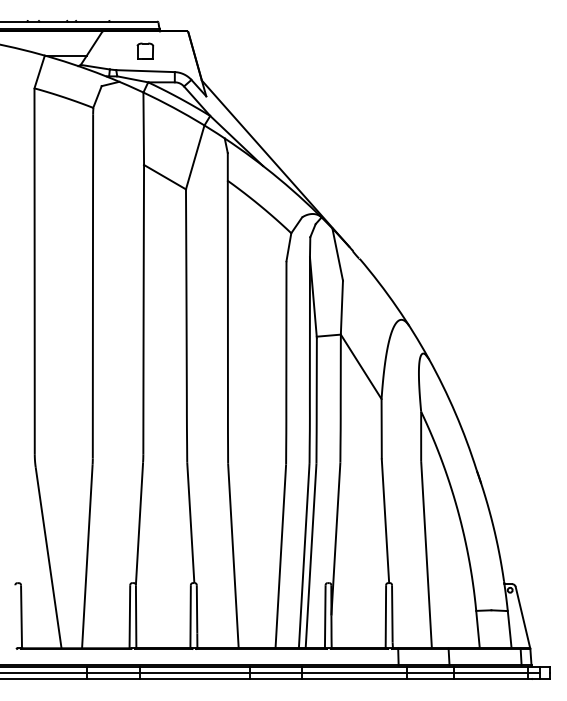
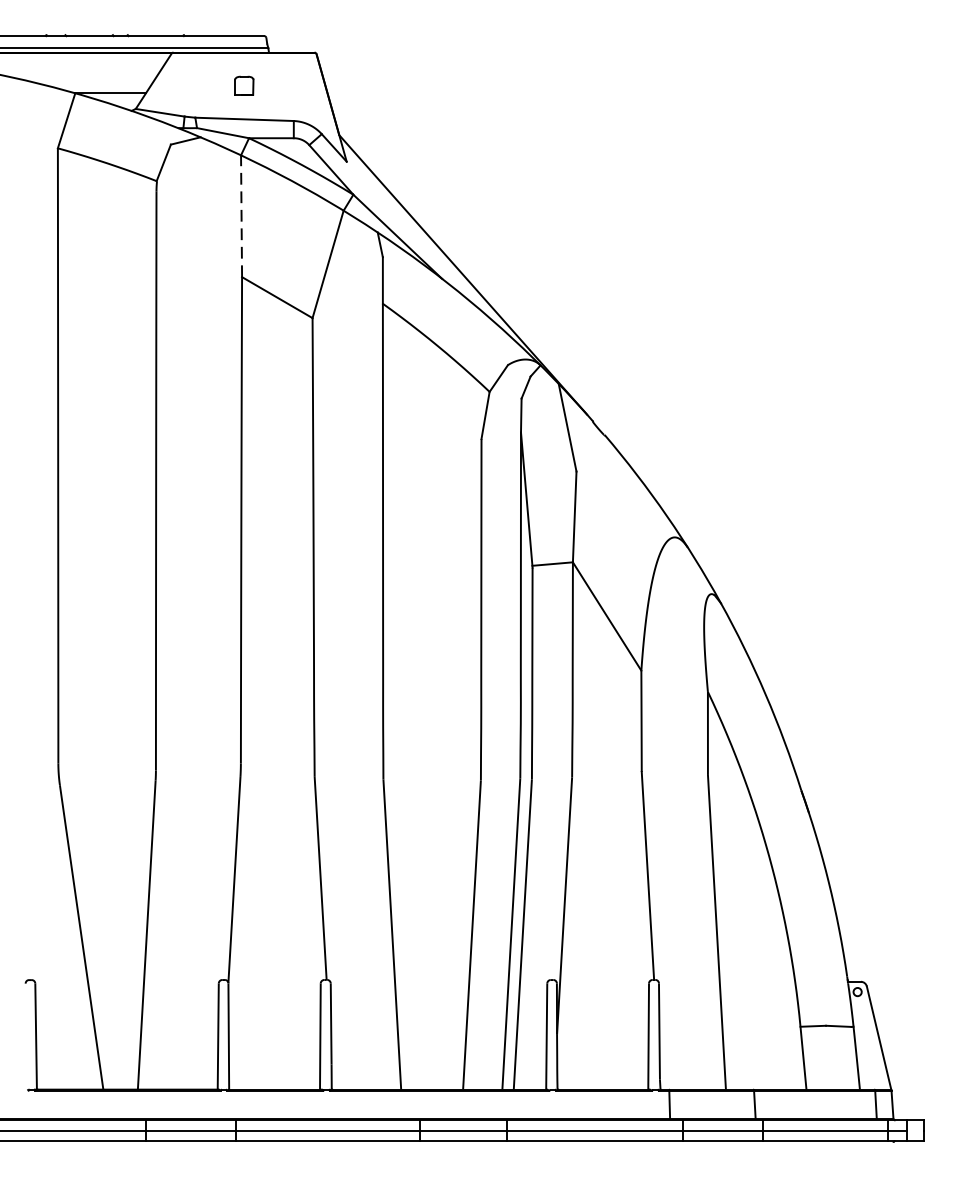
part: (145, 50) -> (244, 84), size x0.7
line: (143, 128) -> (241, 215), solid -> dashed

